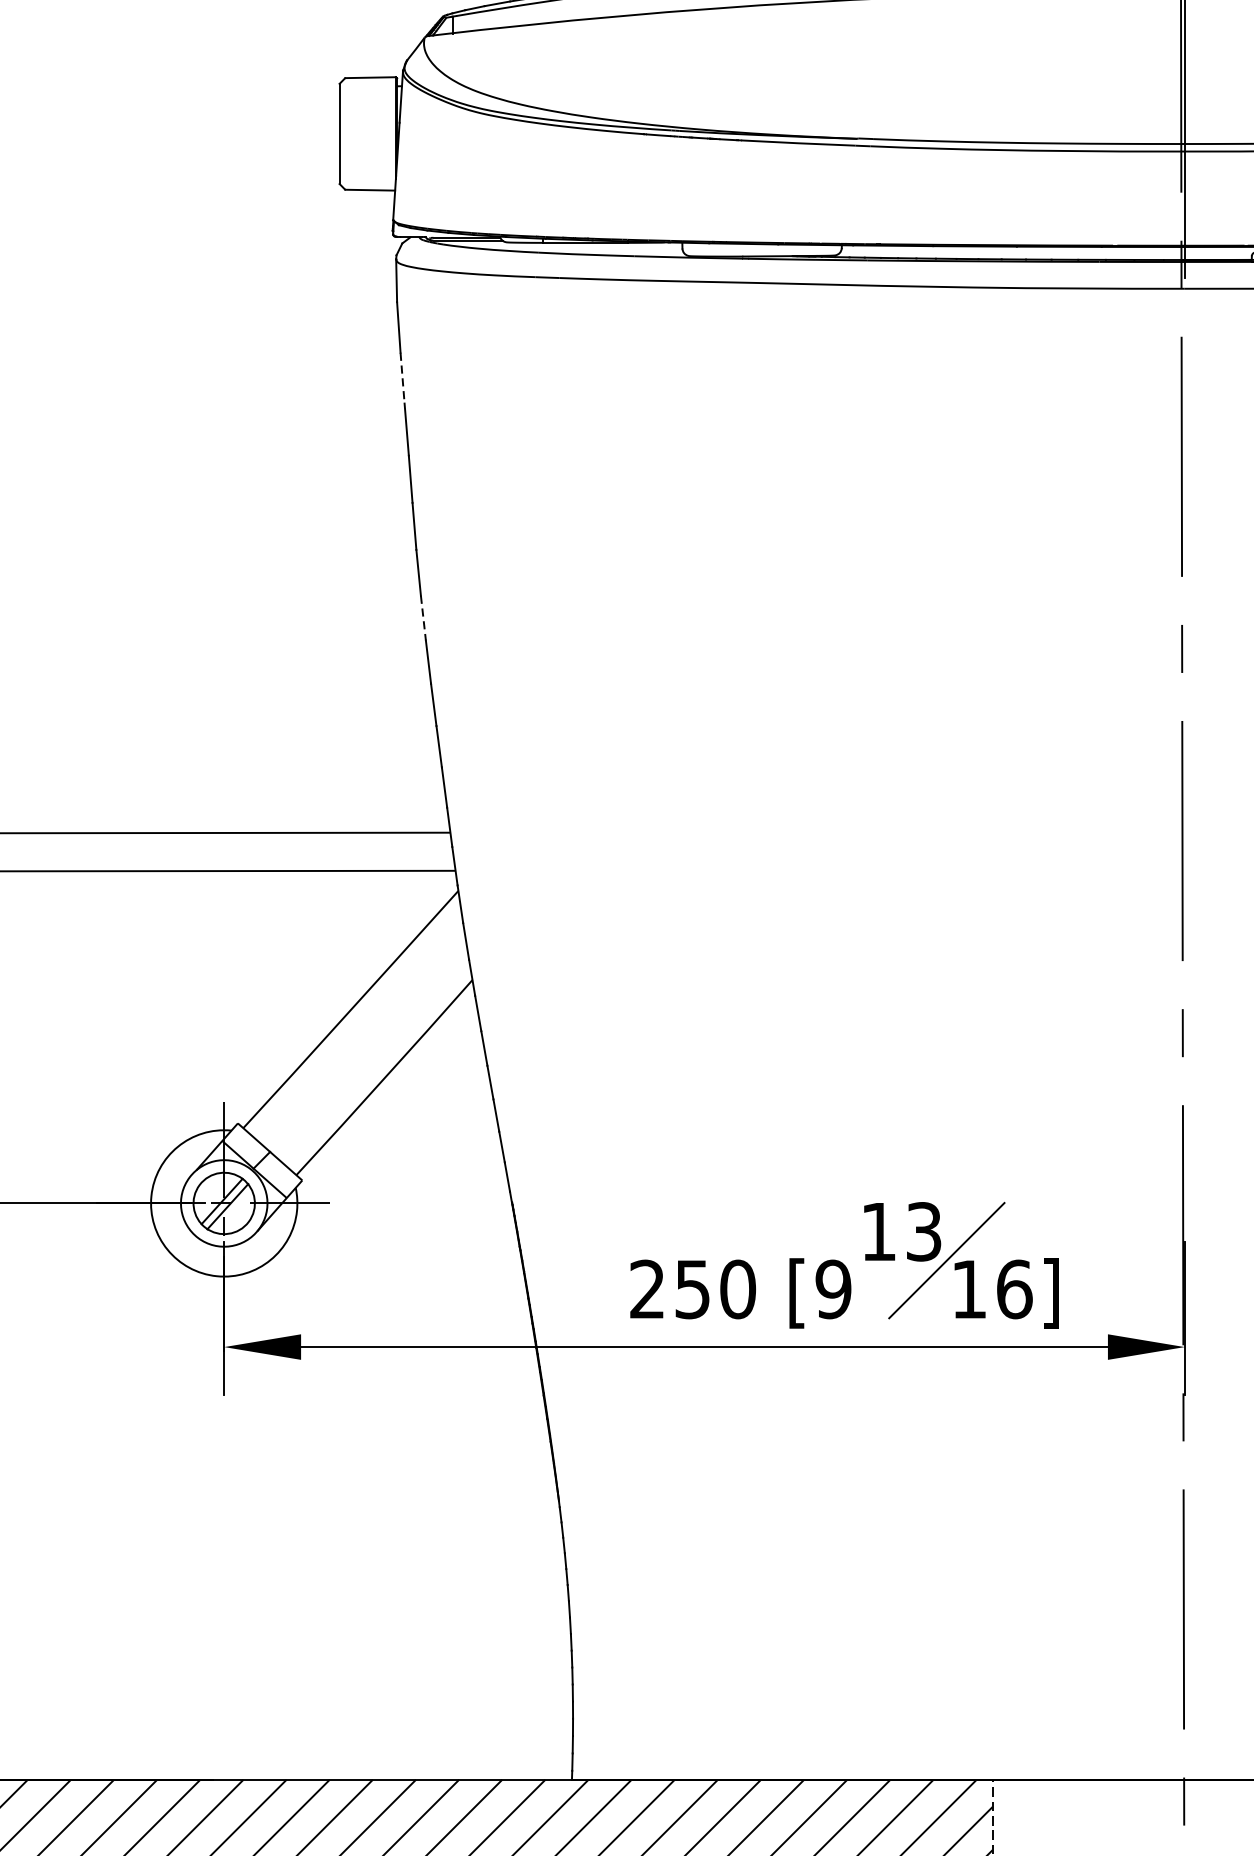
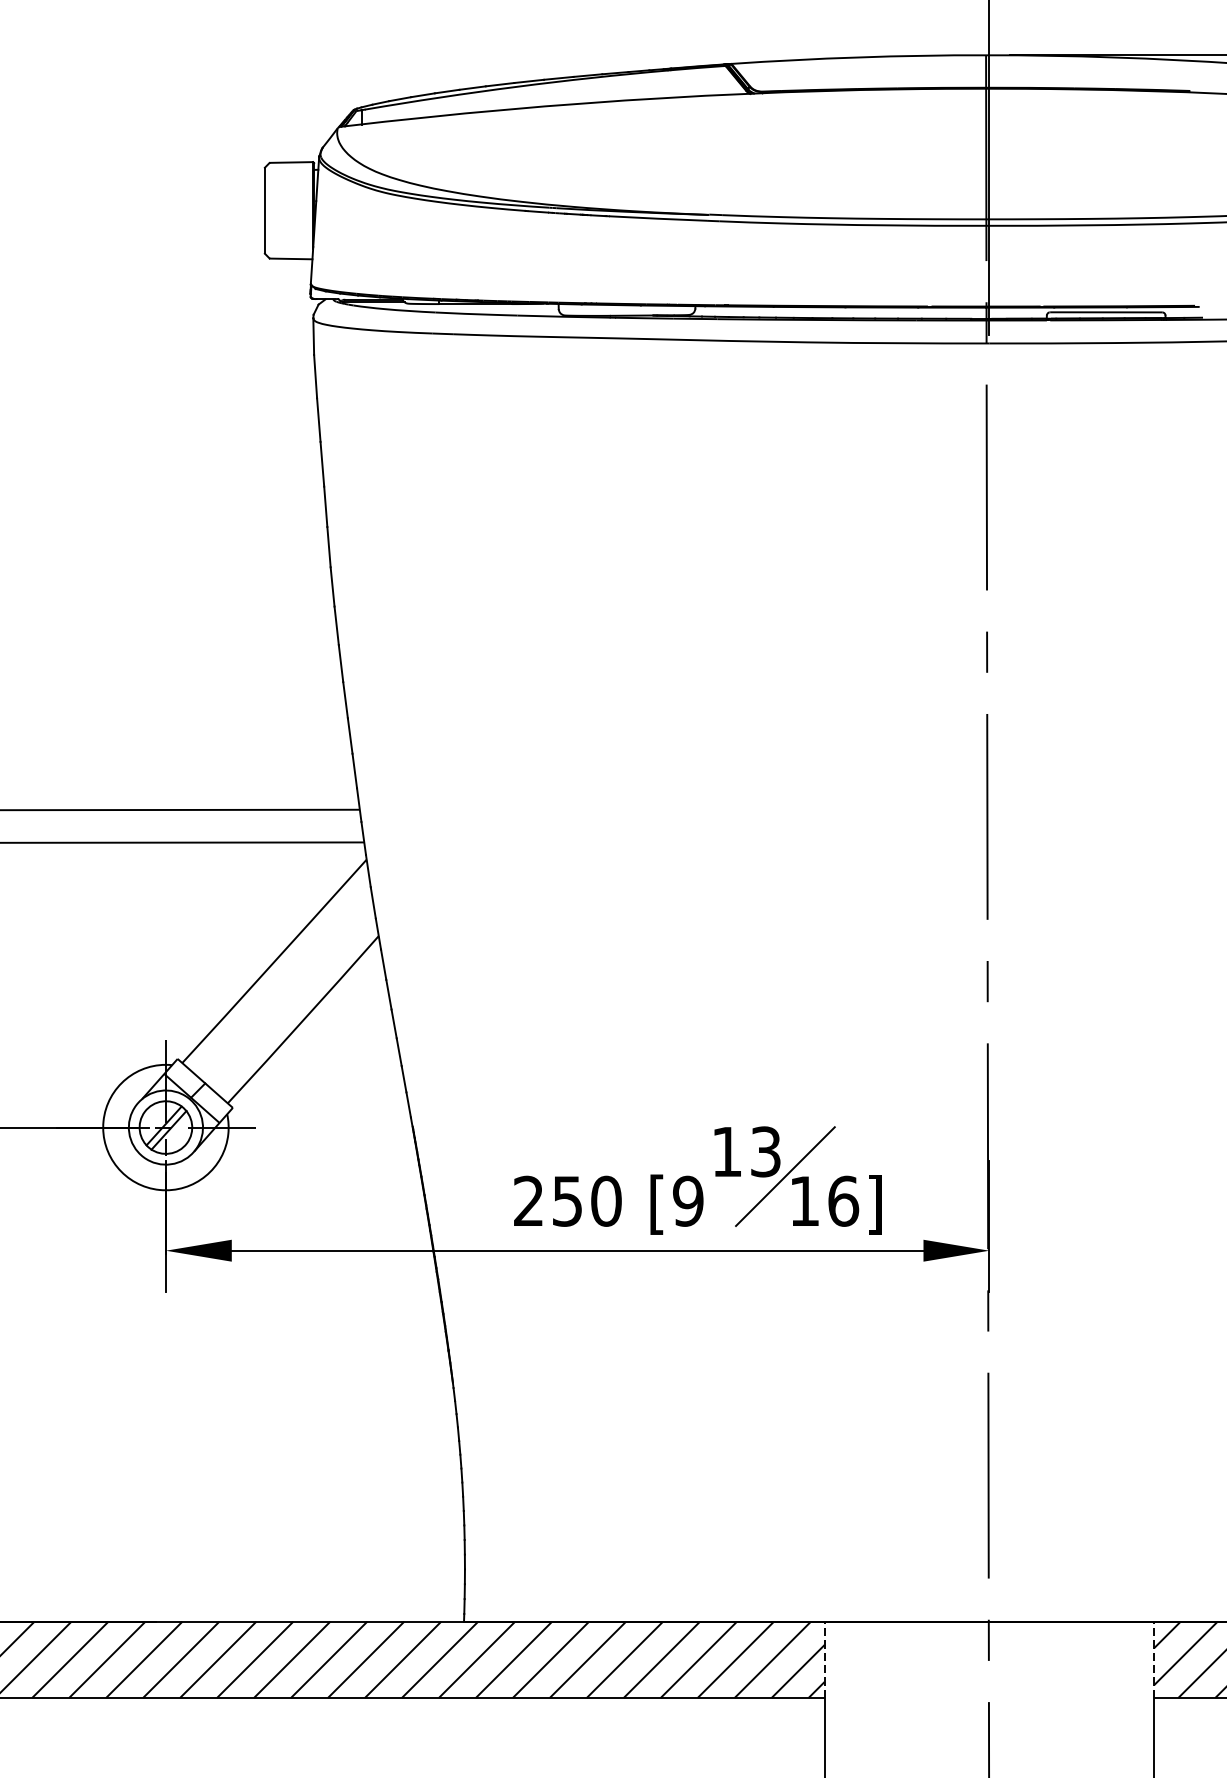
line: (402, 378) -> (318, 420), dashed -> solid
line: (423, 618) -> (336, 626), dashed -> solid

